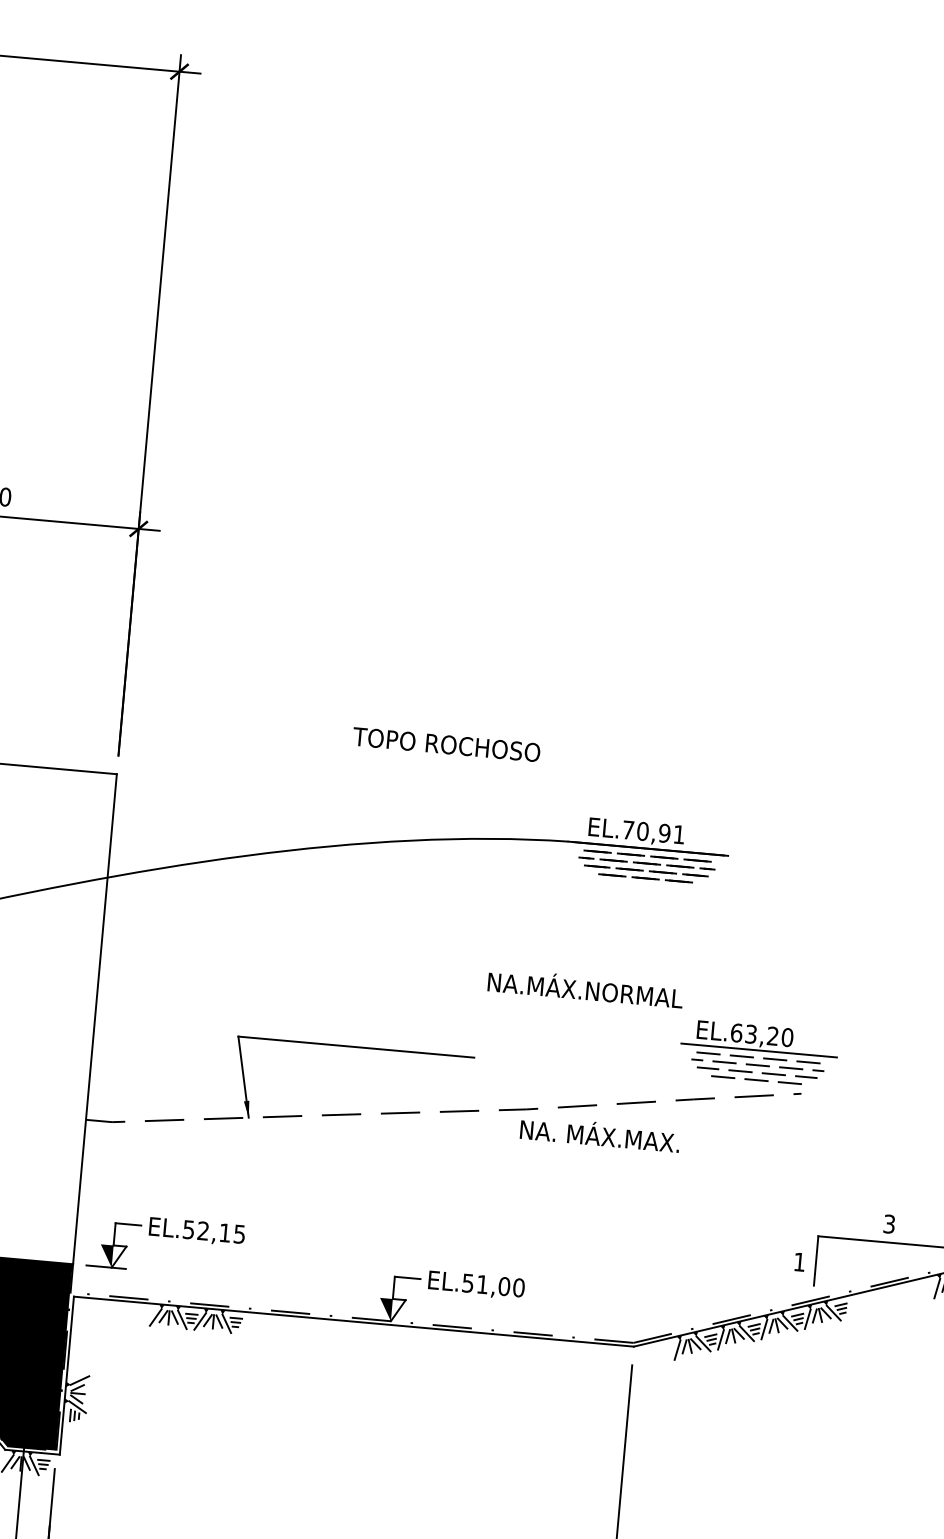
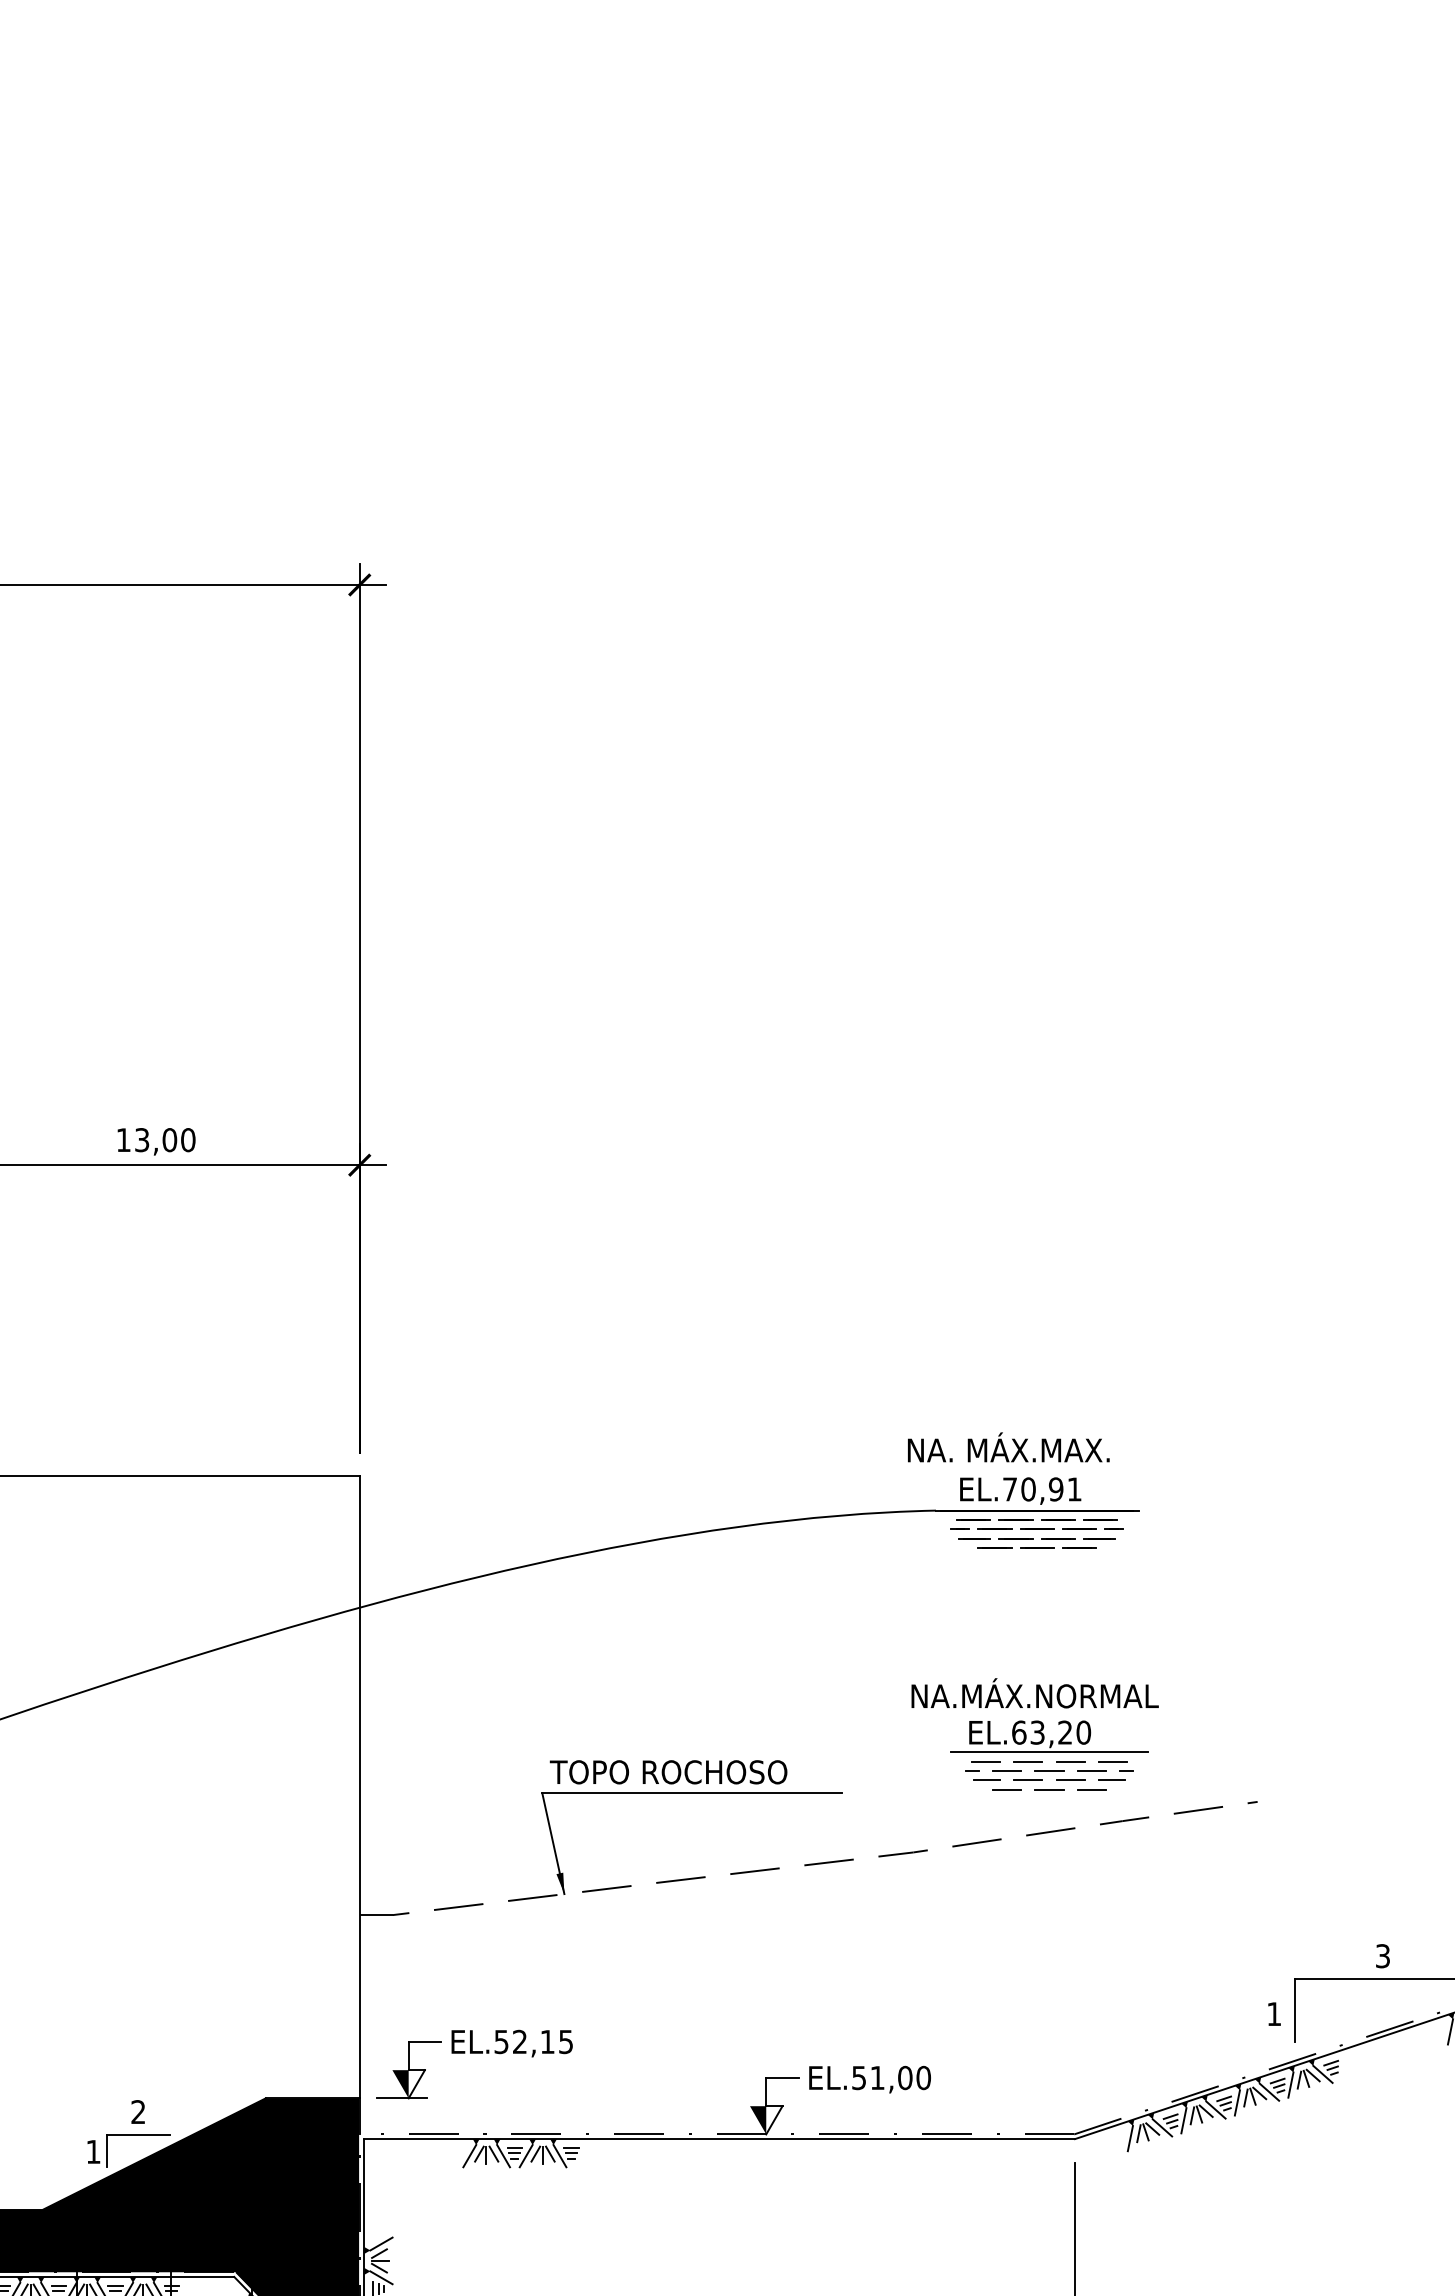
text: (446, 744) -> (668, 1772), moved
text: (585, 988) -> (1034, 1693), moved
part: (758, 1053) -> (1049, 1755), moved
text: (599, 1134) -> (1008, 1447), moved

